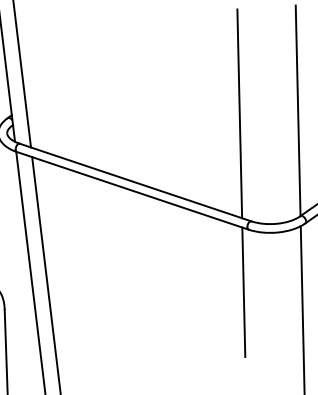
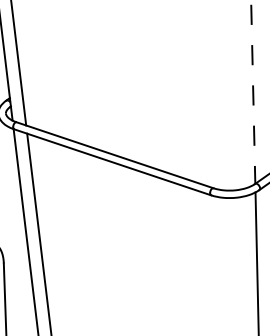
line: (298, 111) -> (253, 94), solid -> dashed
line: (239, 113) -> (203, 96), removed
line: (243, 292) -> (206, 248), removed

